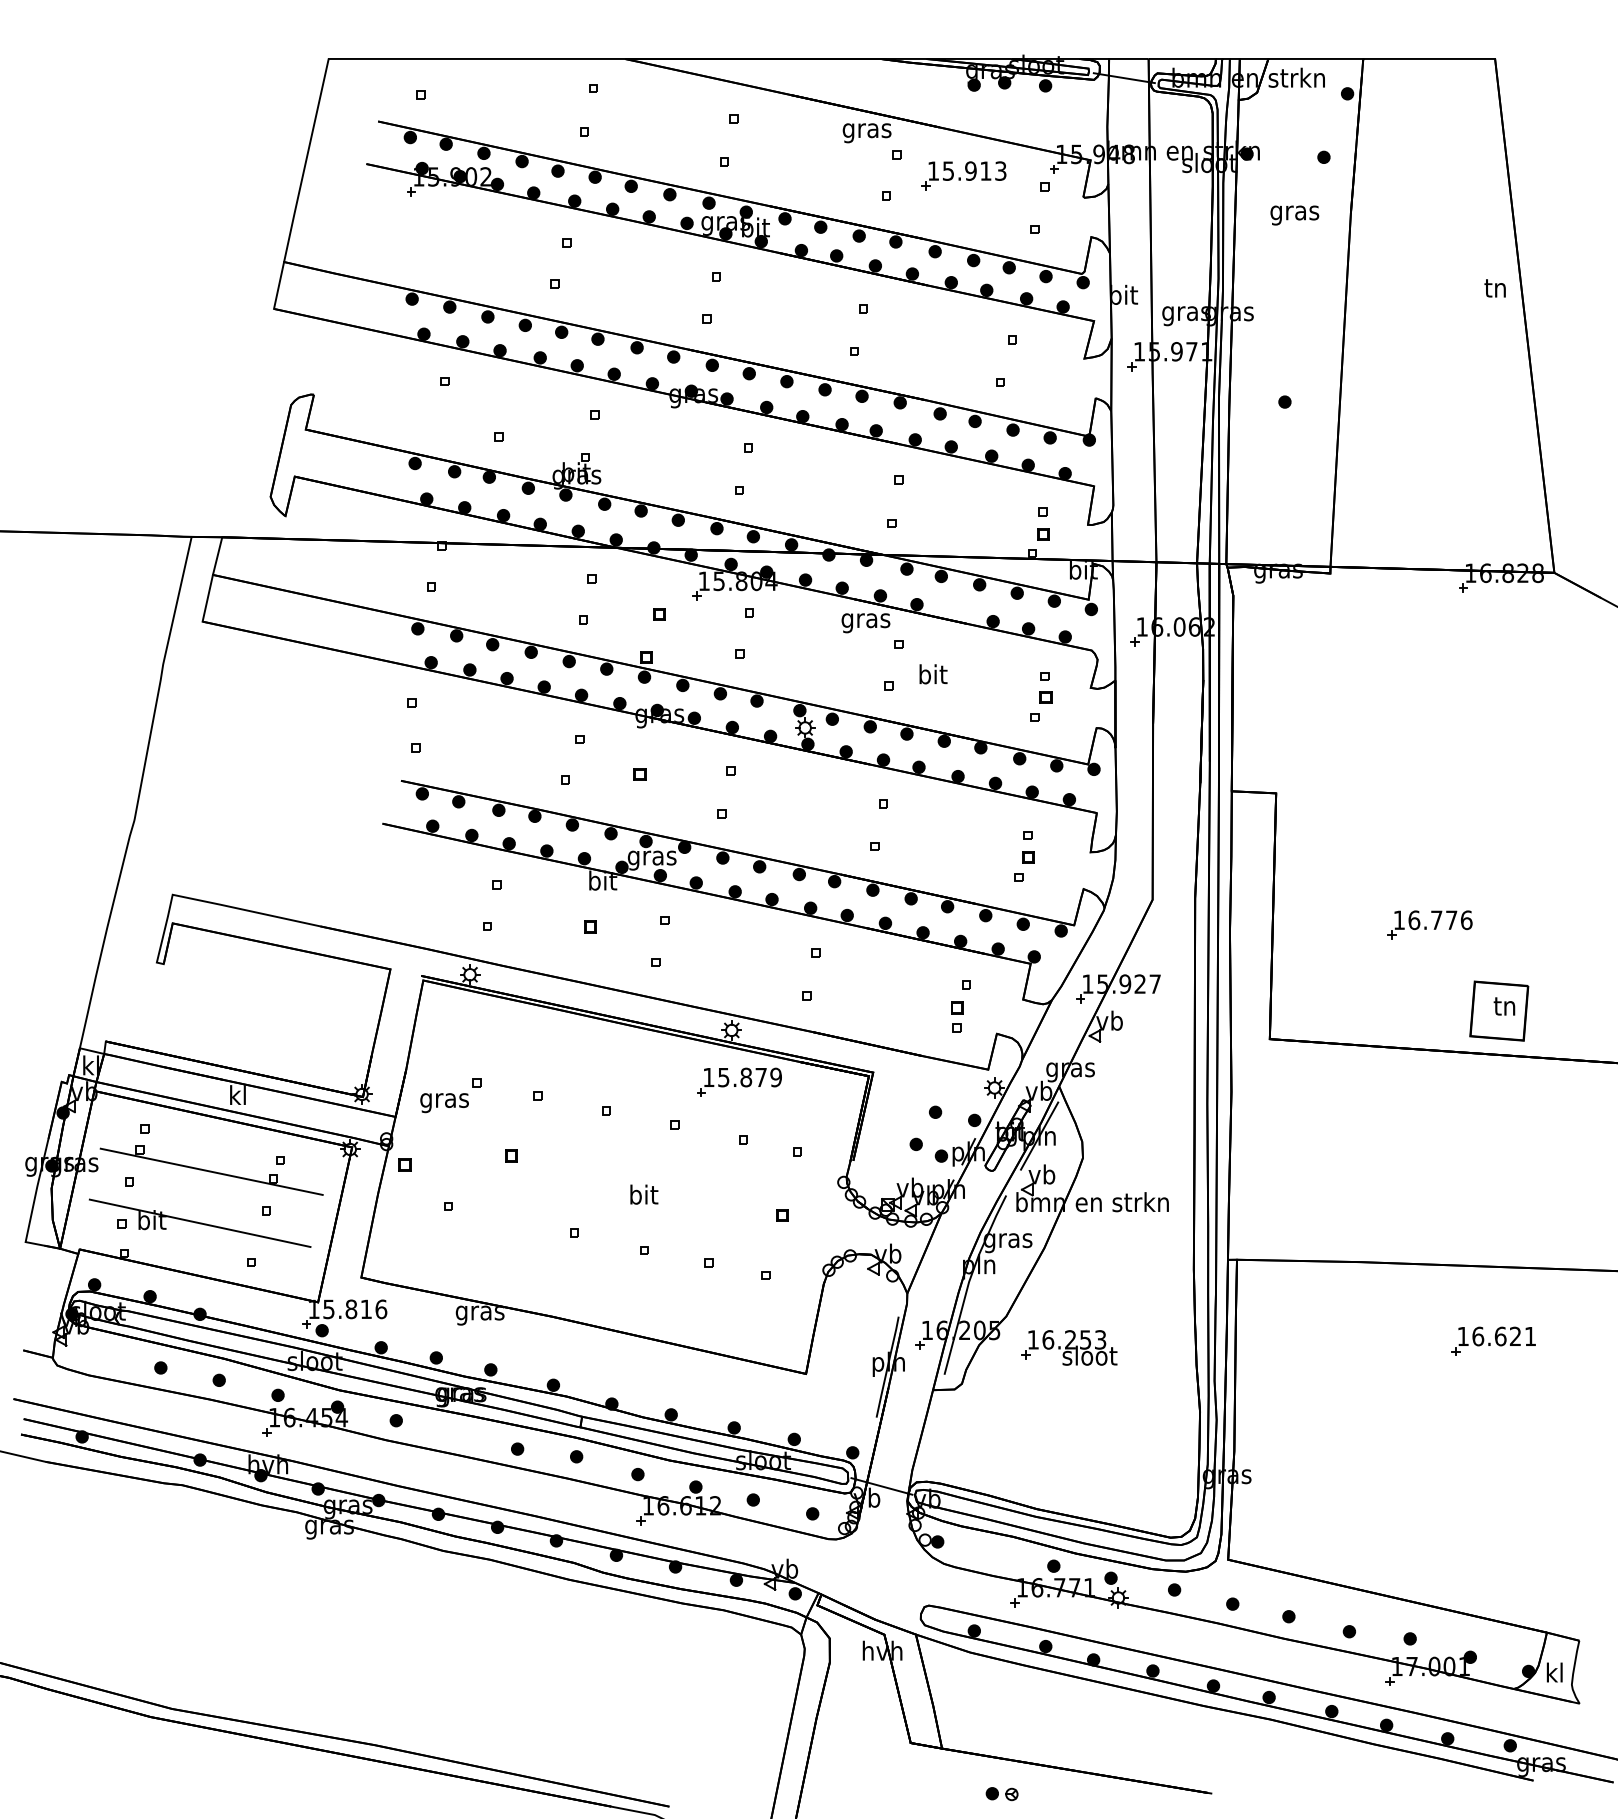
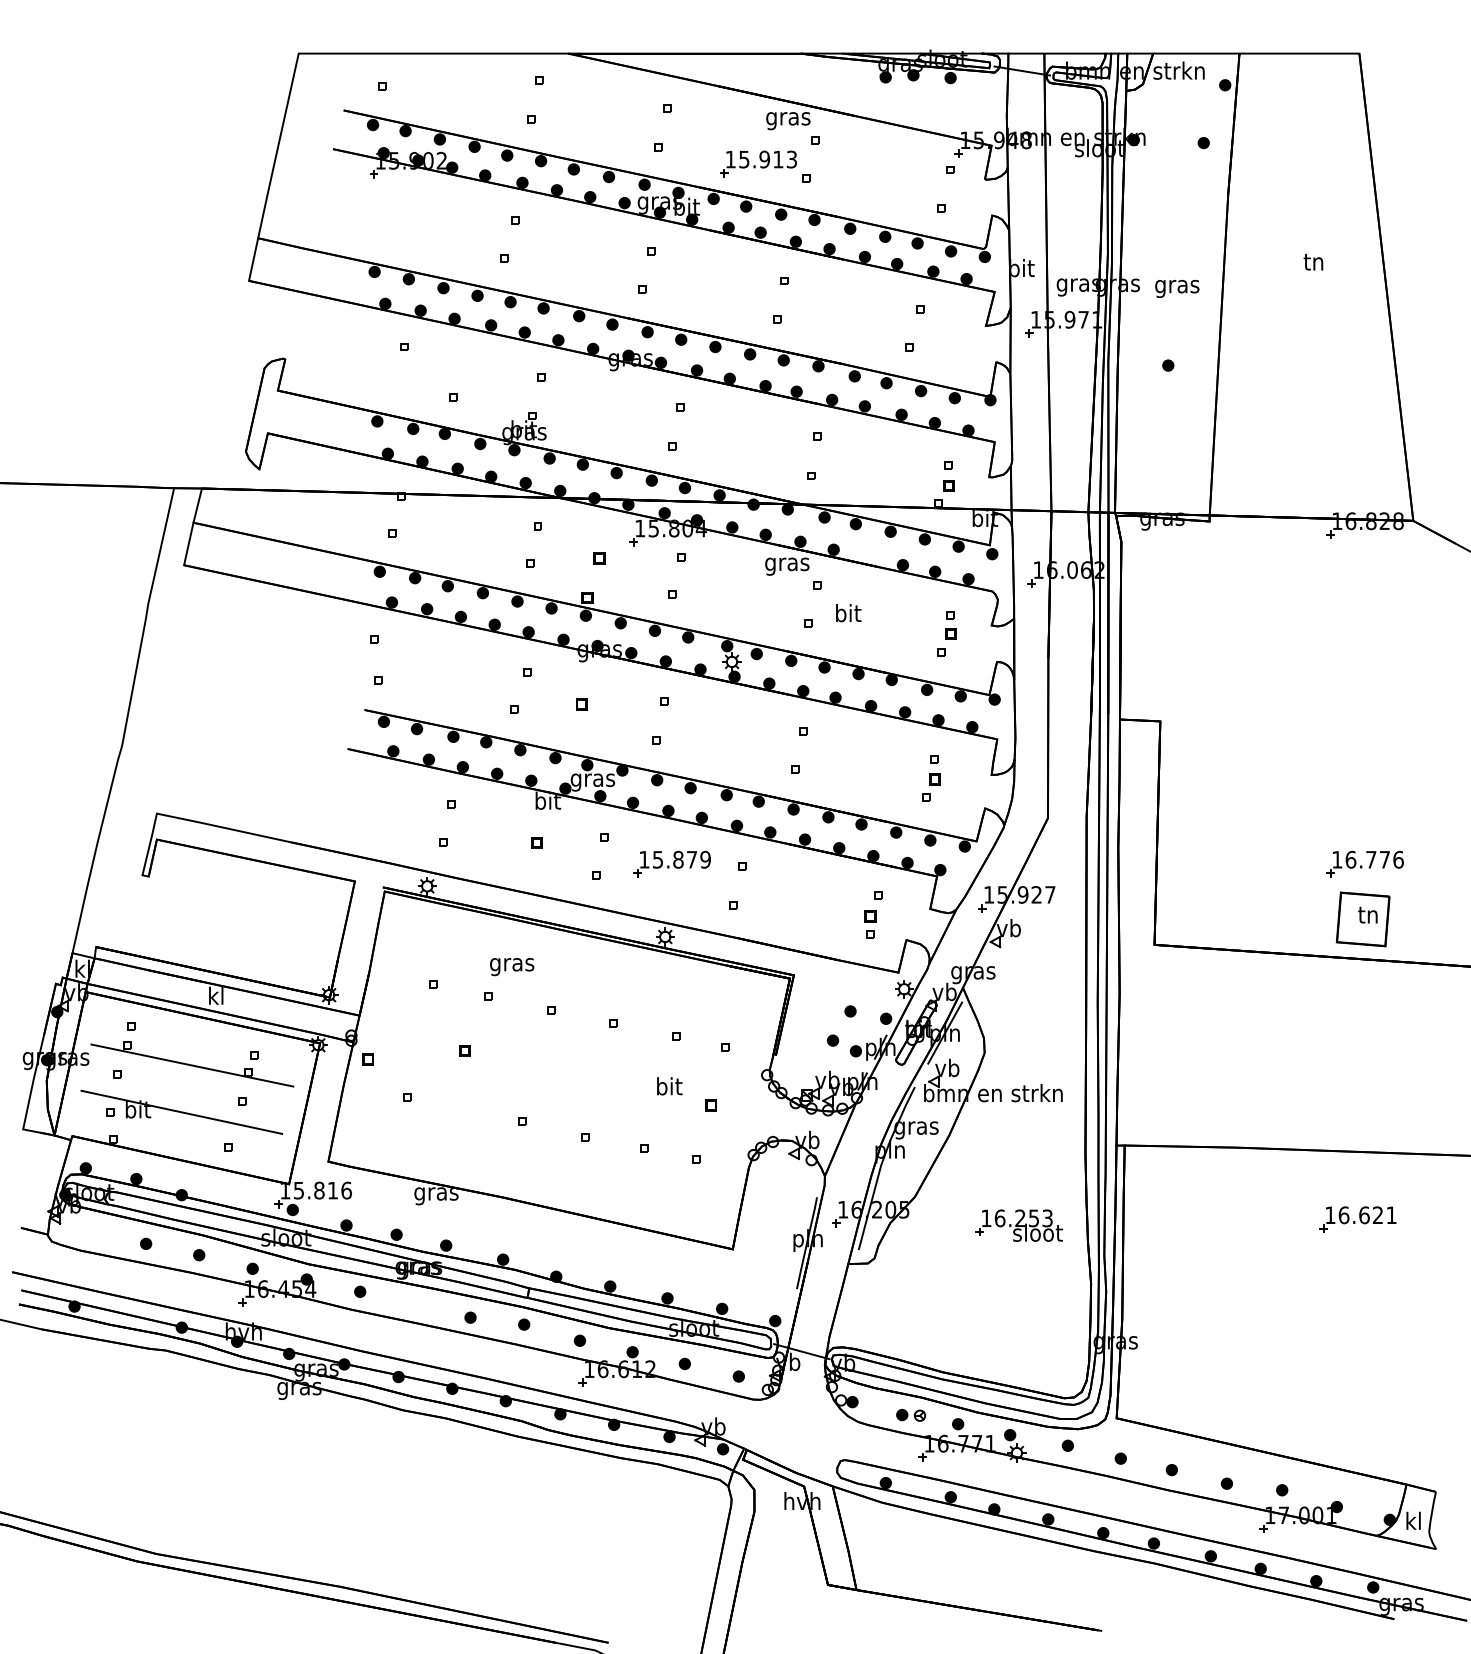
part: (964, 175) -> (758, 163), moved
text: (1295, 215) -> (1177, 288), moved
text: (1495, 287) -> (1313, 261), moved
part: (1429, 924) -> (1364, 863), moved
part: (738, 1081) -> (671, 863), moved
text: (444, 1103) -> (512, 967), moved
text: (644, 1194) -> (669, 1086), moved
part: (1068, 1347) -> (1018, 1225), moved
part: (1002, 1794) -> (911, 1415), moved

